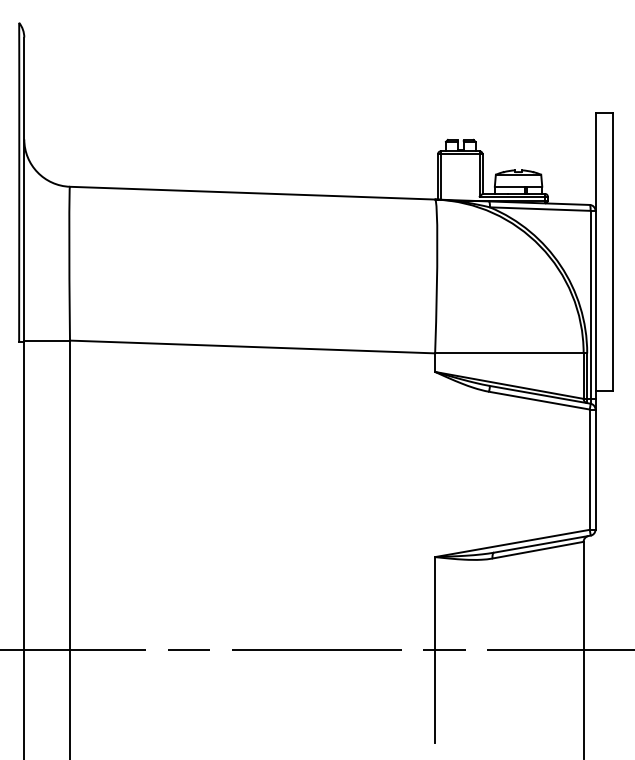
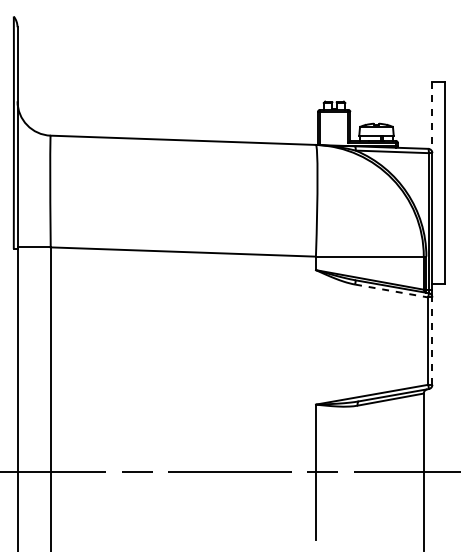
line: (595, 162) -> (432, 118), solid -> dashed
line: (539, 400) -> (391, 290), solid -> dashed
line: (595, 469) -> (432, 341), solid -> dashed

